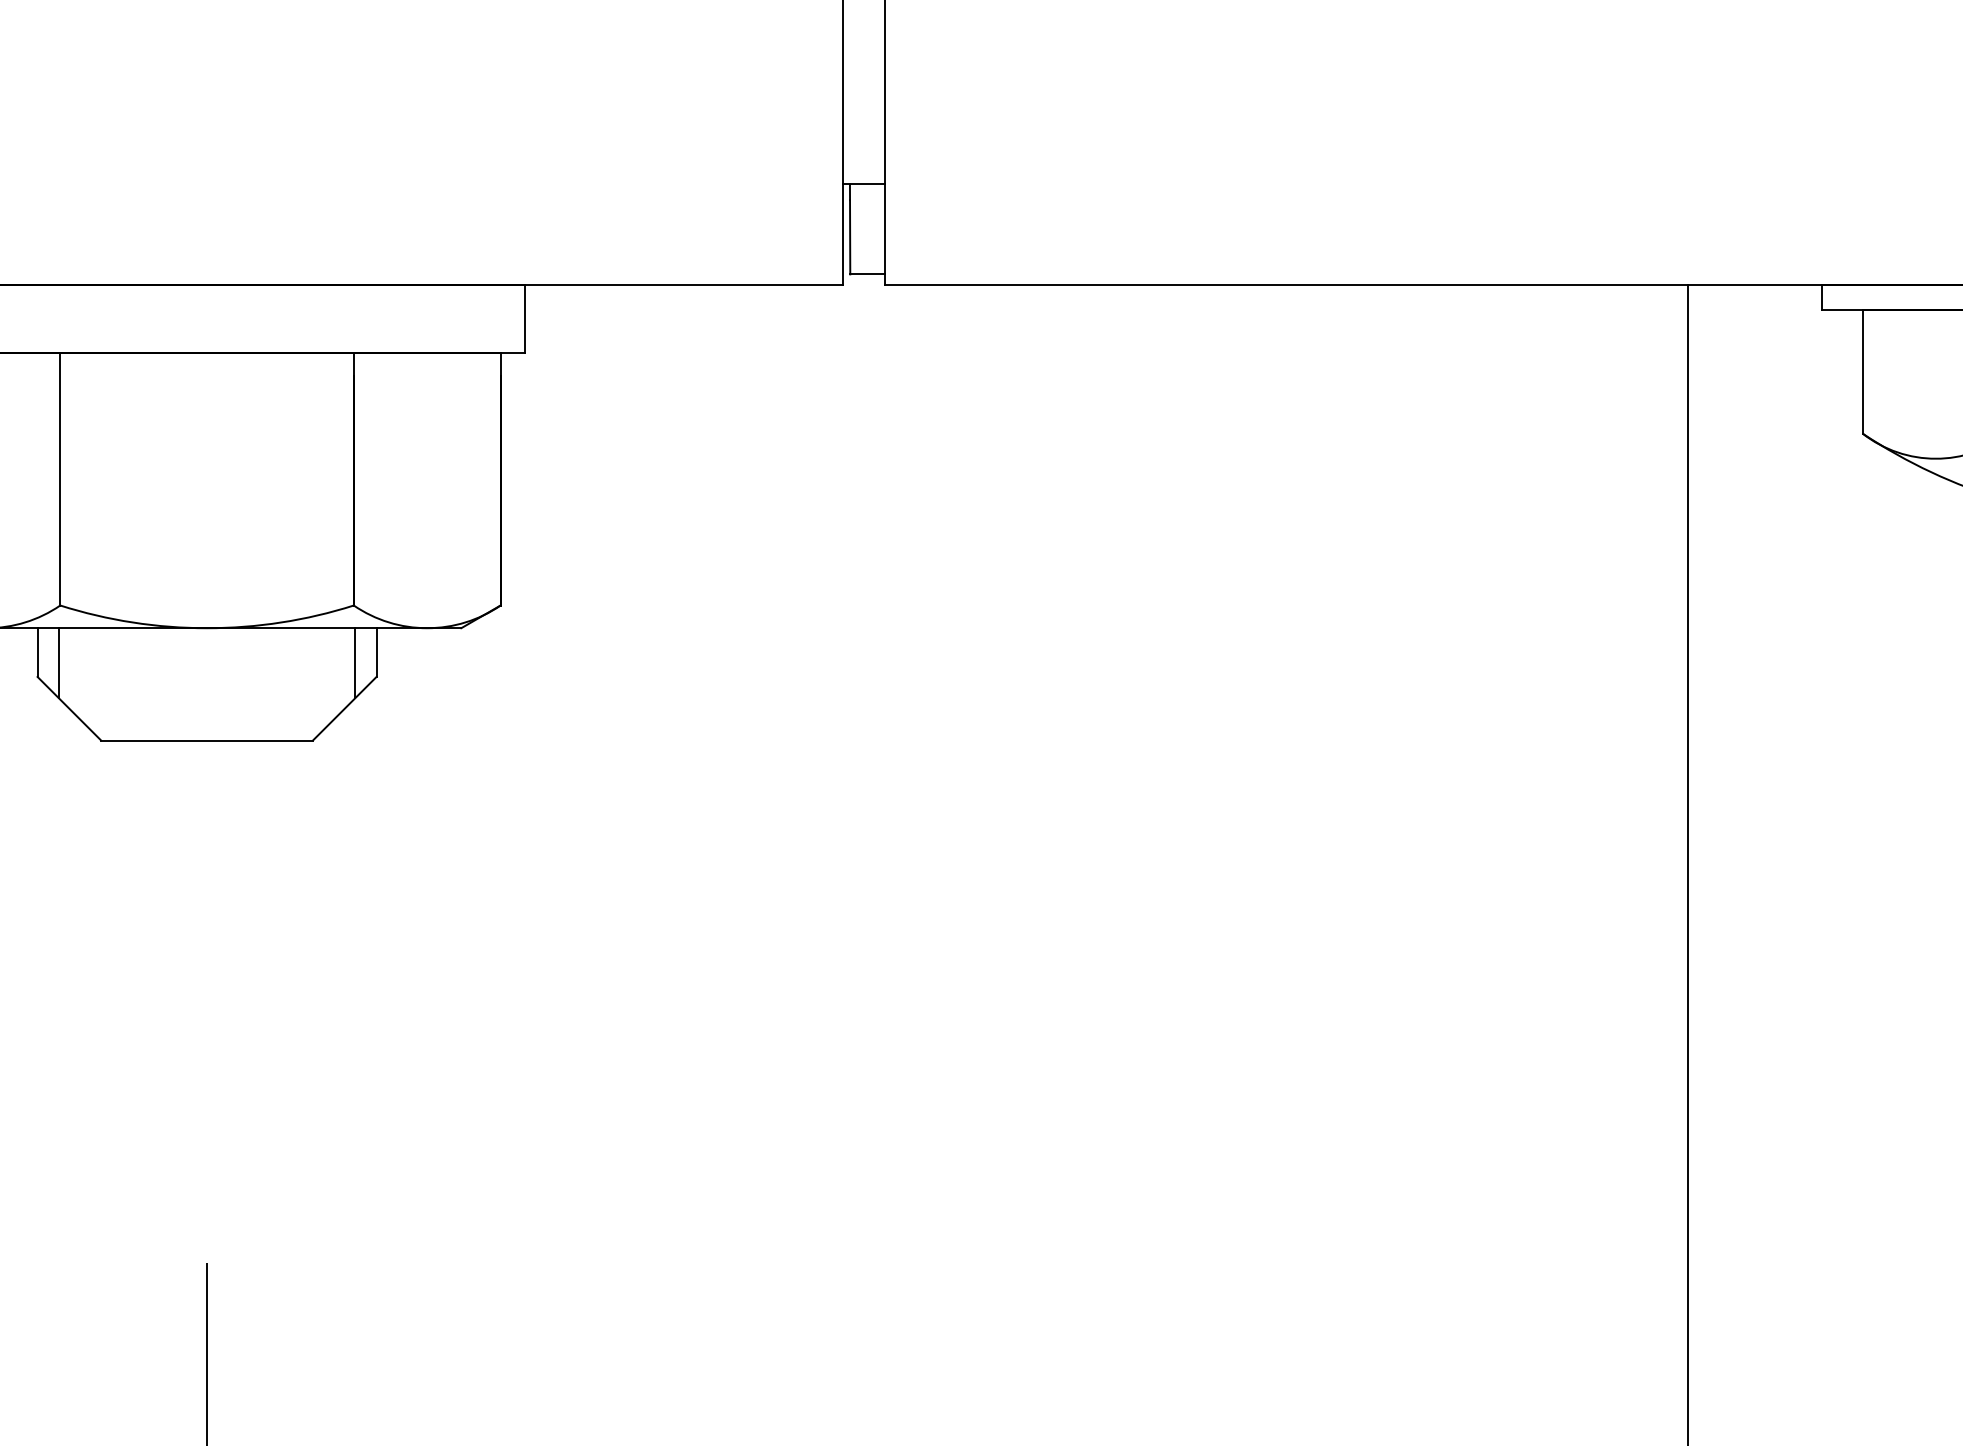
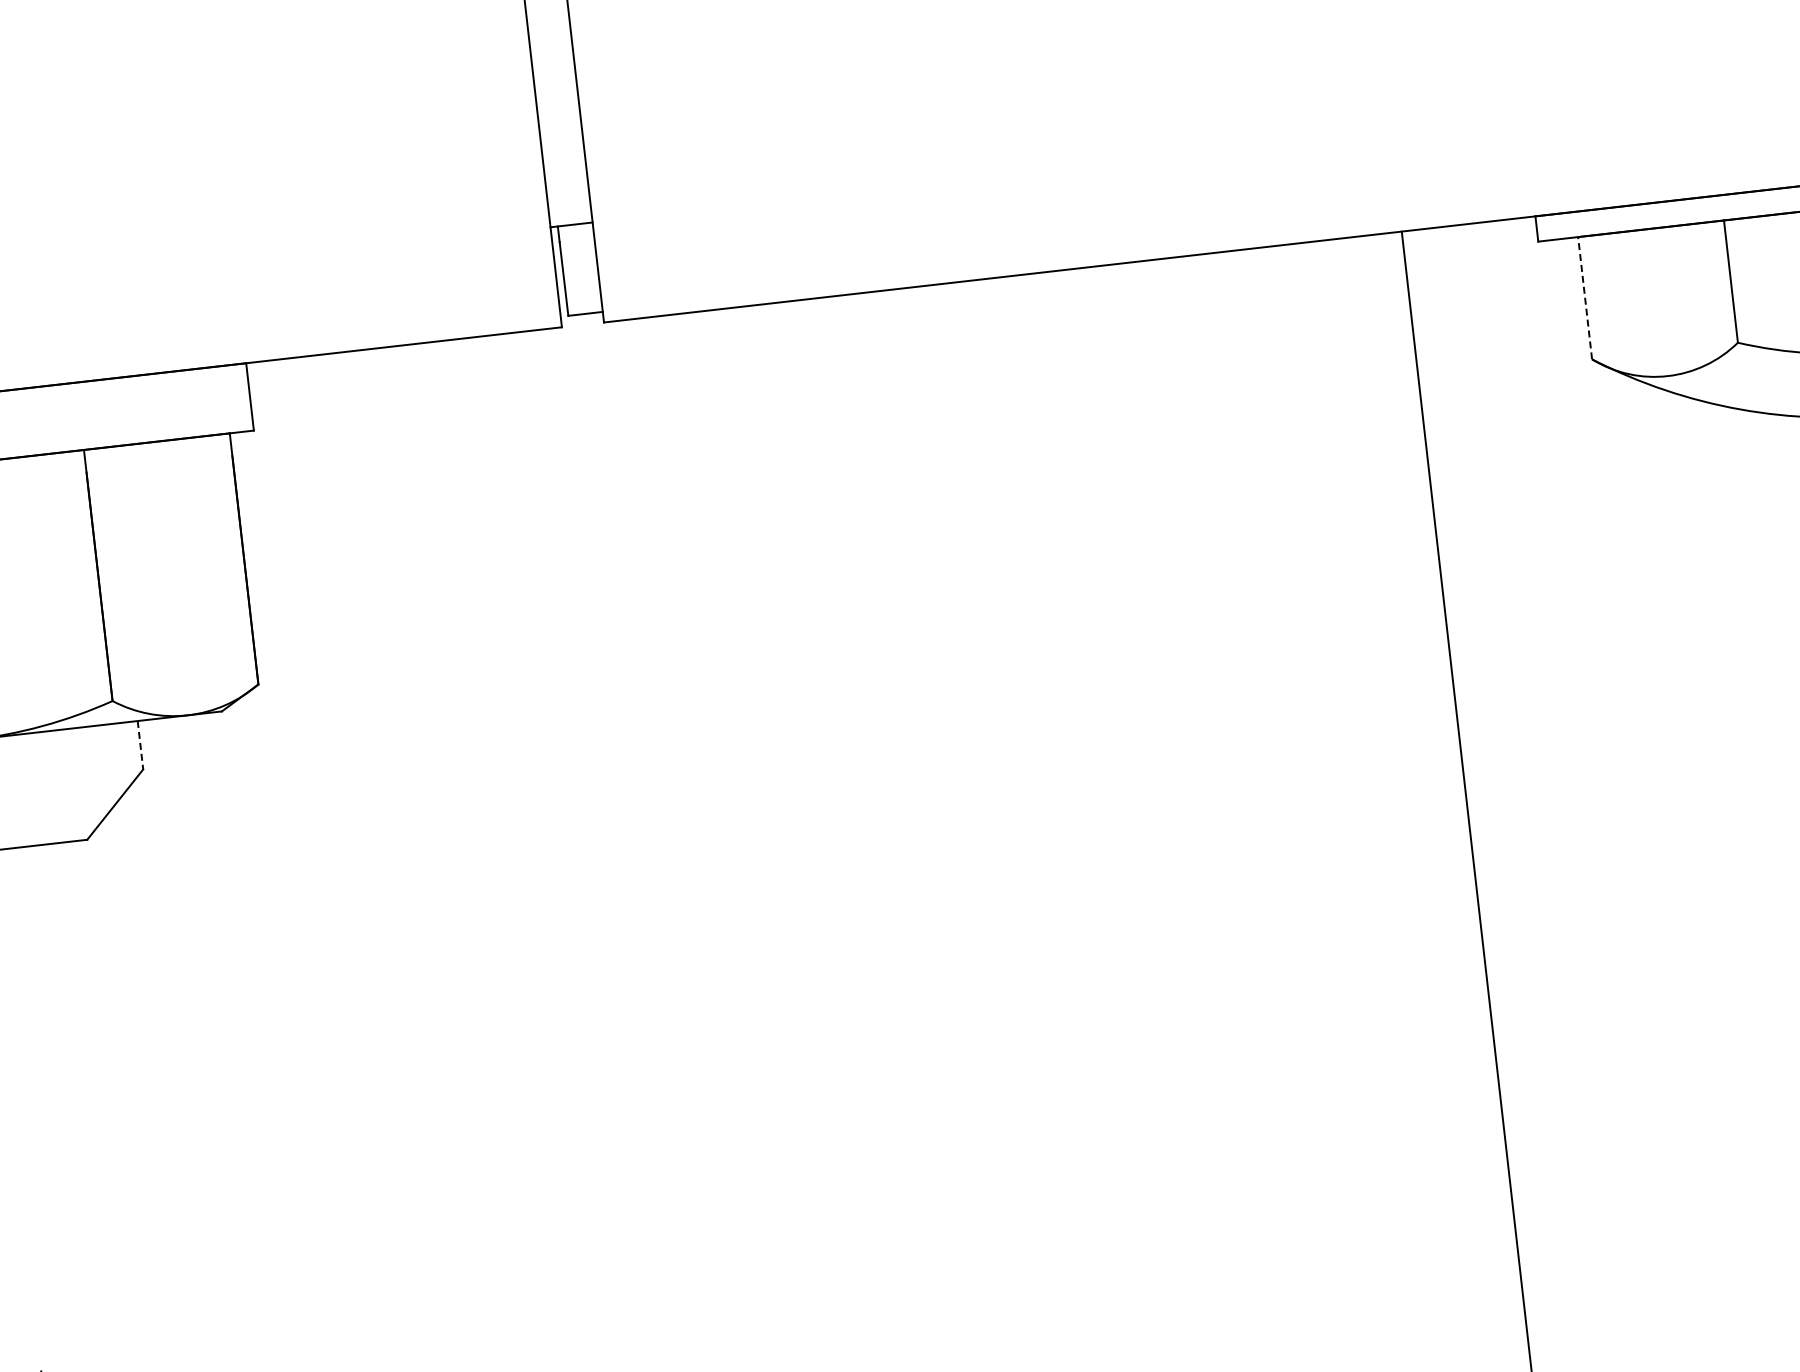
line: (1862, 371) -> (1585, 297), solid -> dashed
line: (376, 653) -> (140, 746), solid -> dashed
line: (355, 663) -> (120, 758), removed

